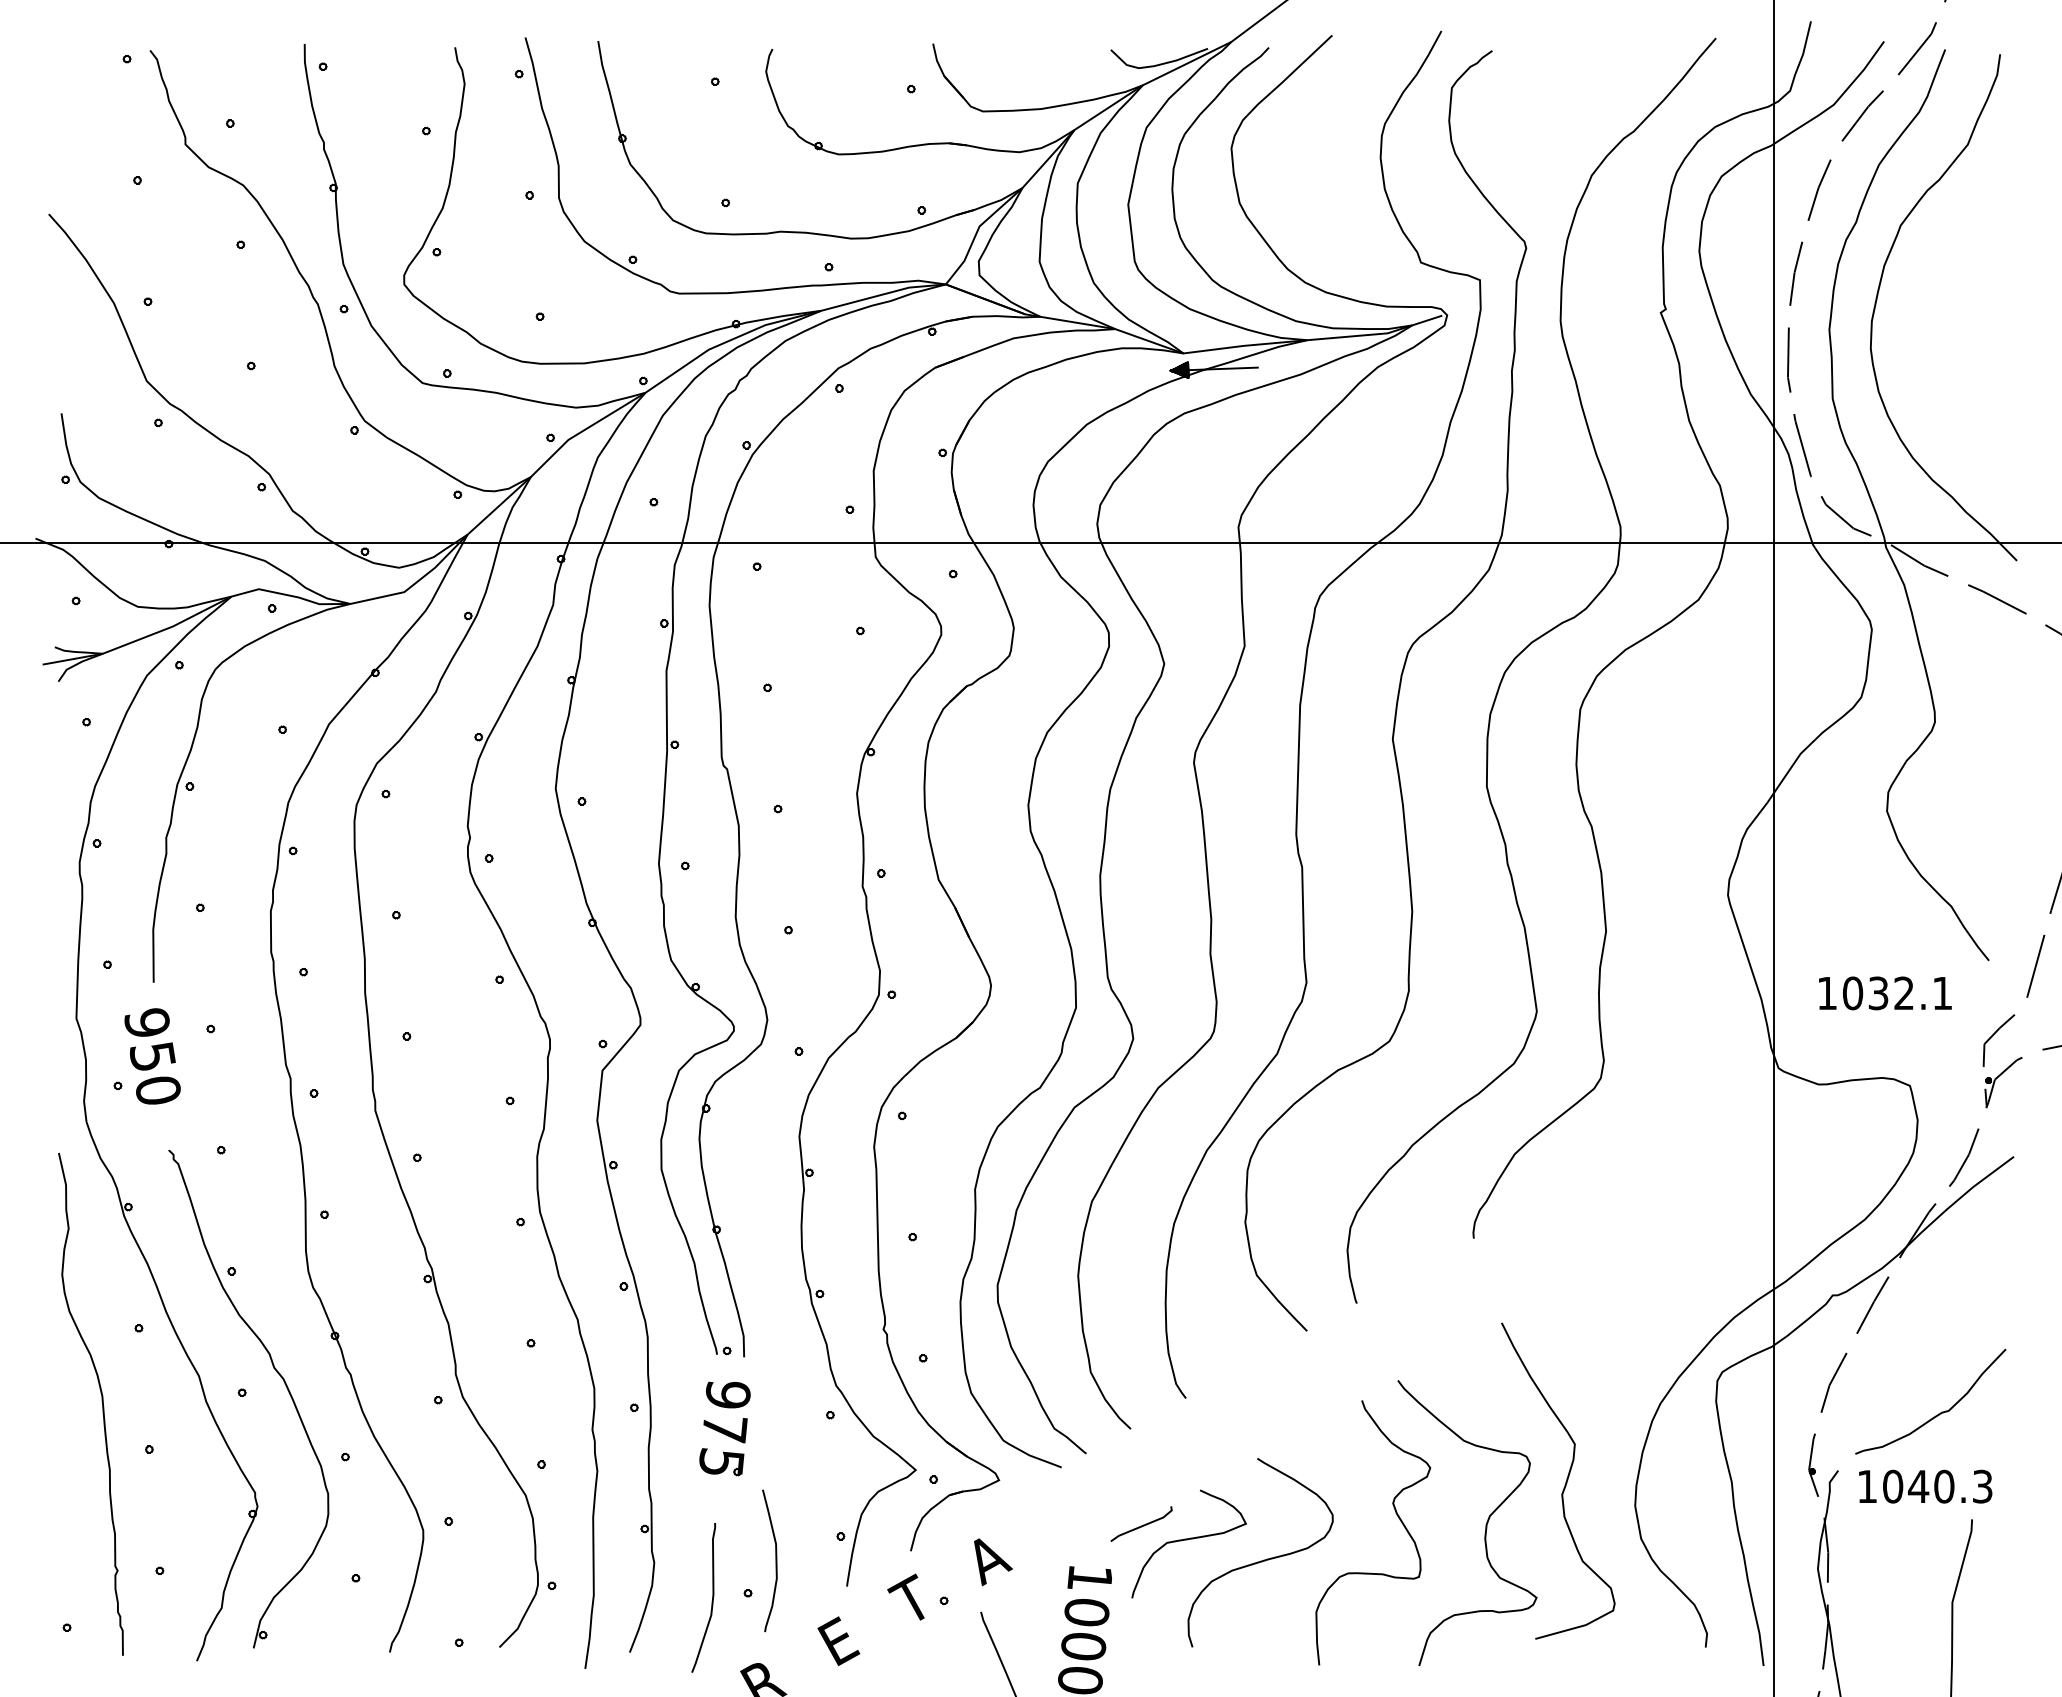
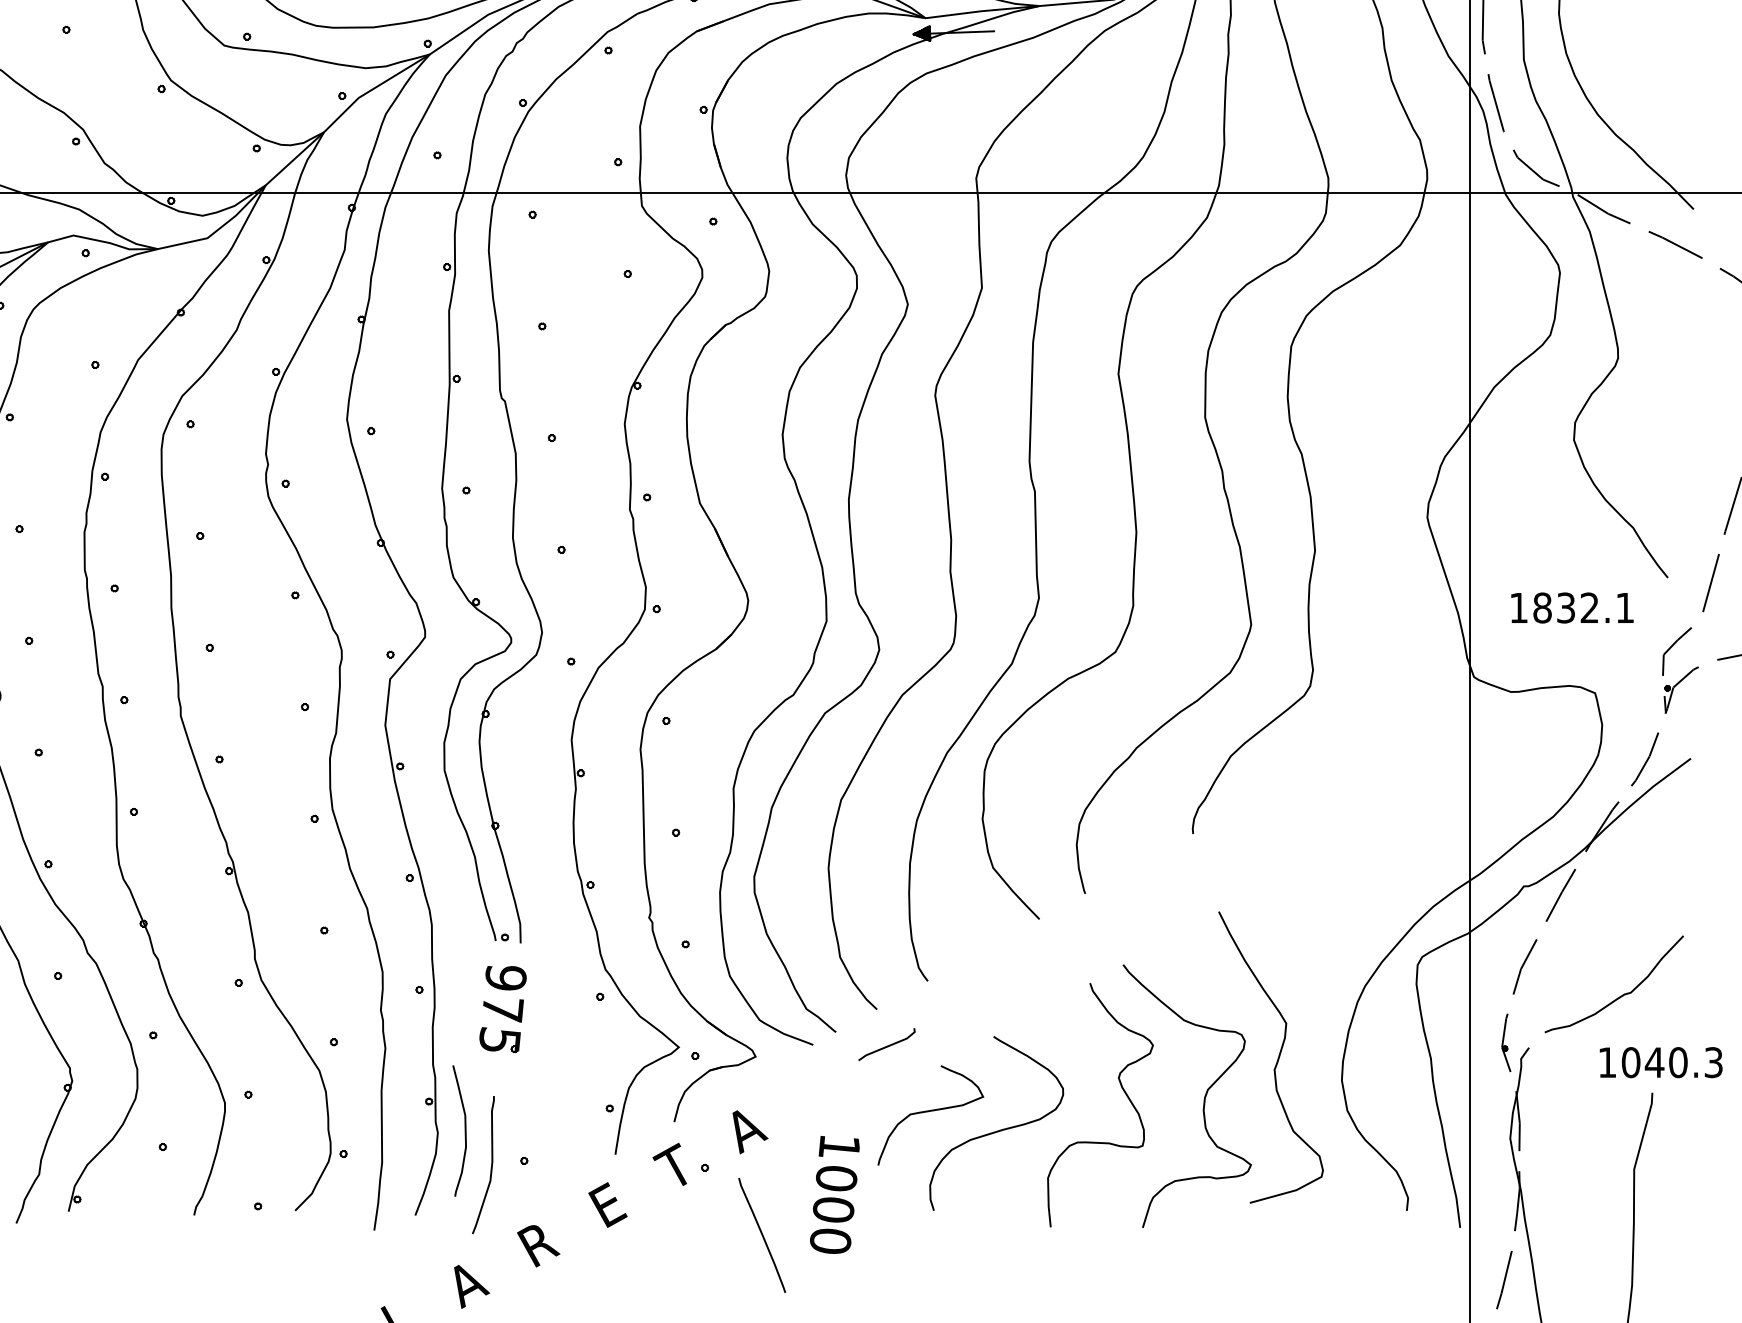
text: (1852, 993) -> (1542, 608), 1032.1 -> 1832.1
text: (1925, 1486) -> (1661, 1062), moved
curve: (1141, 1525) -> (886, 1045), moved
curve: (775, 1560) -> (464, 1130), moved

